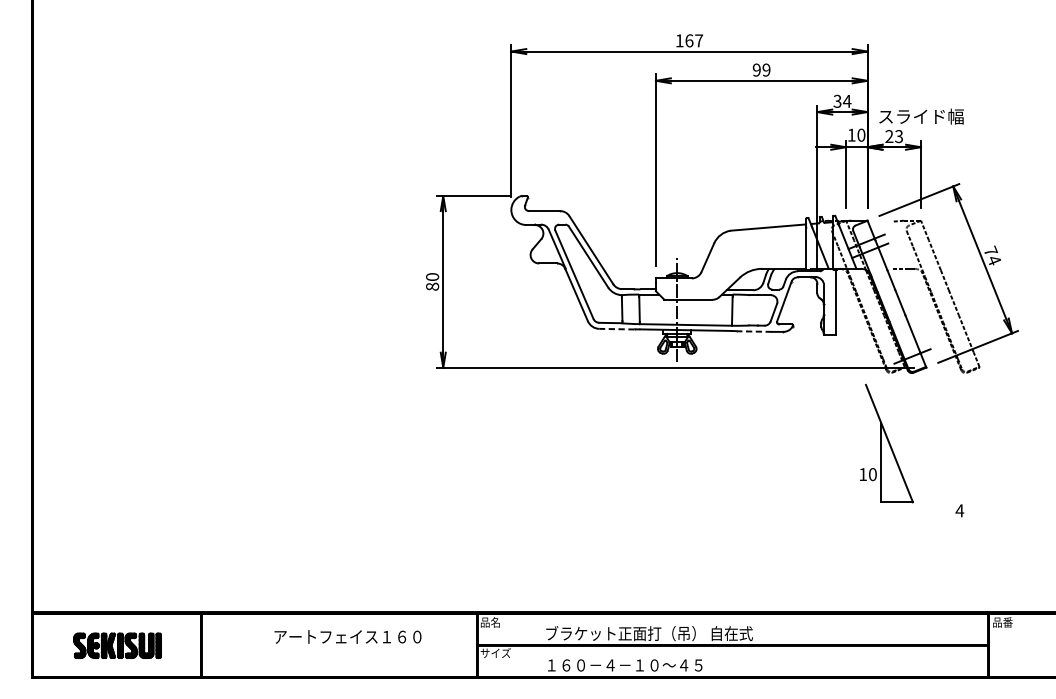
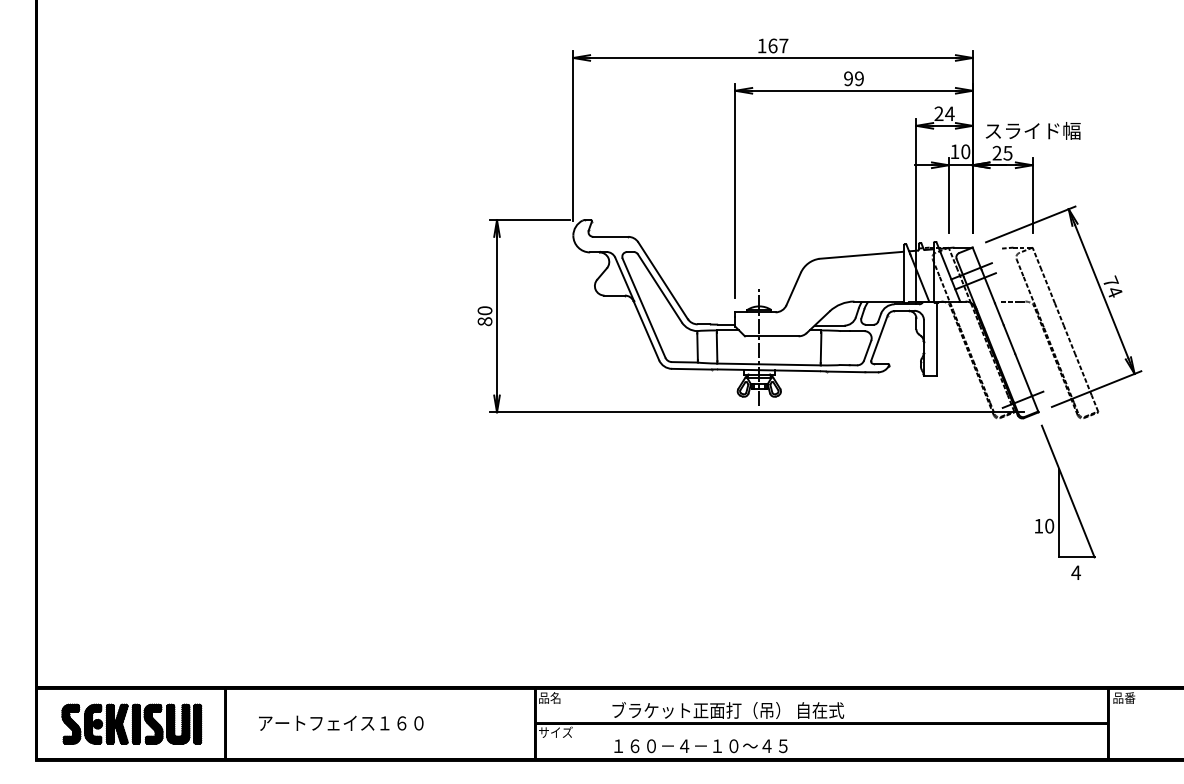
text: (837, 101) -> (938, 114), 34 -> 24
text: (899, 135) -> (1008, 152), 23 -> 25
line: (616, 329) -> (691, 369), dashed -> solid
line: (754, 331) -> (845, 371), dashed -> solid
part: (887, 443) -> (1065, 491), moved
text: (348, 636) -> (341, 722), moved
part: (117, 645) -> (131, 723), size x1.43

